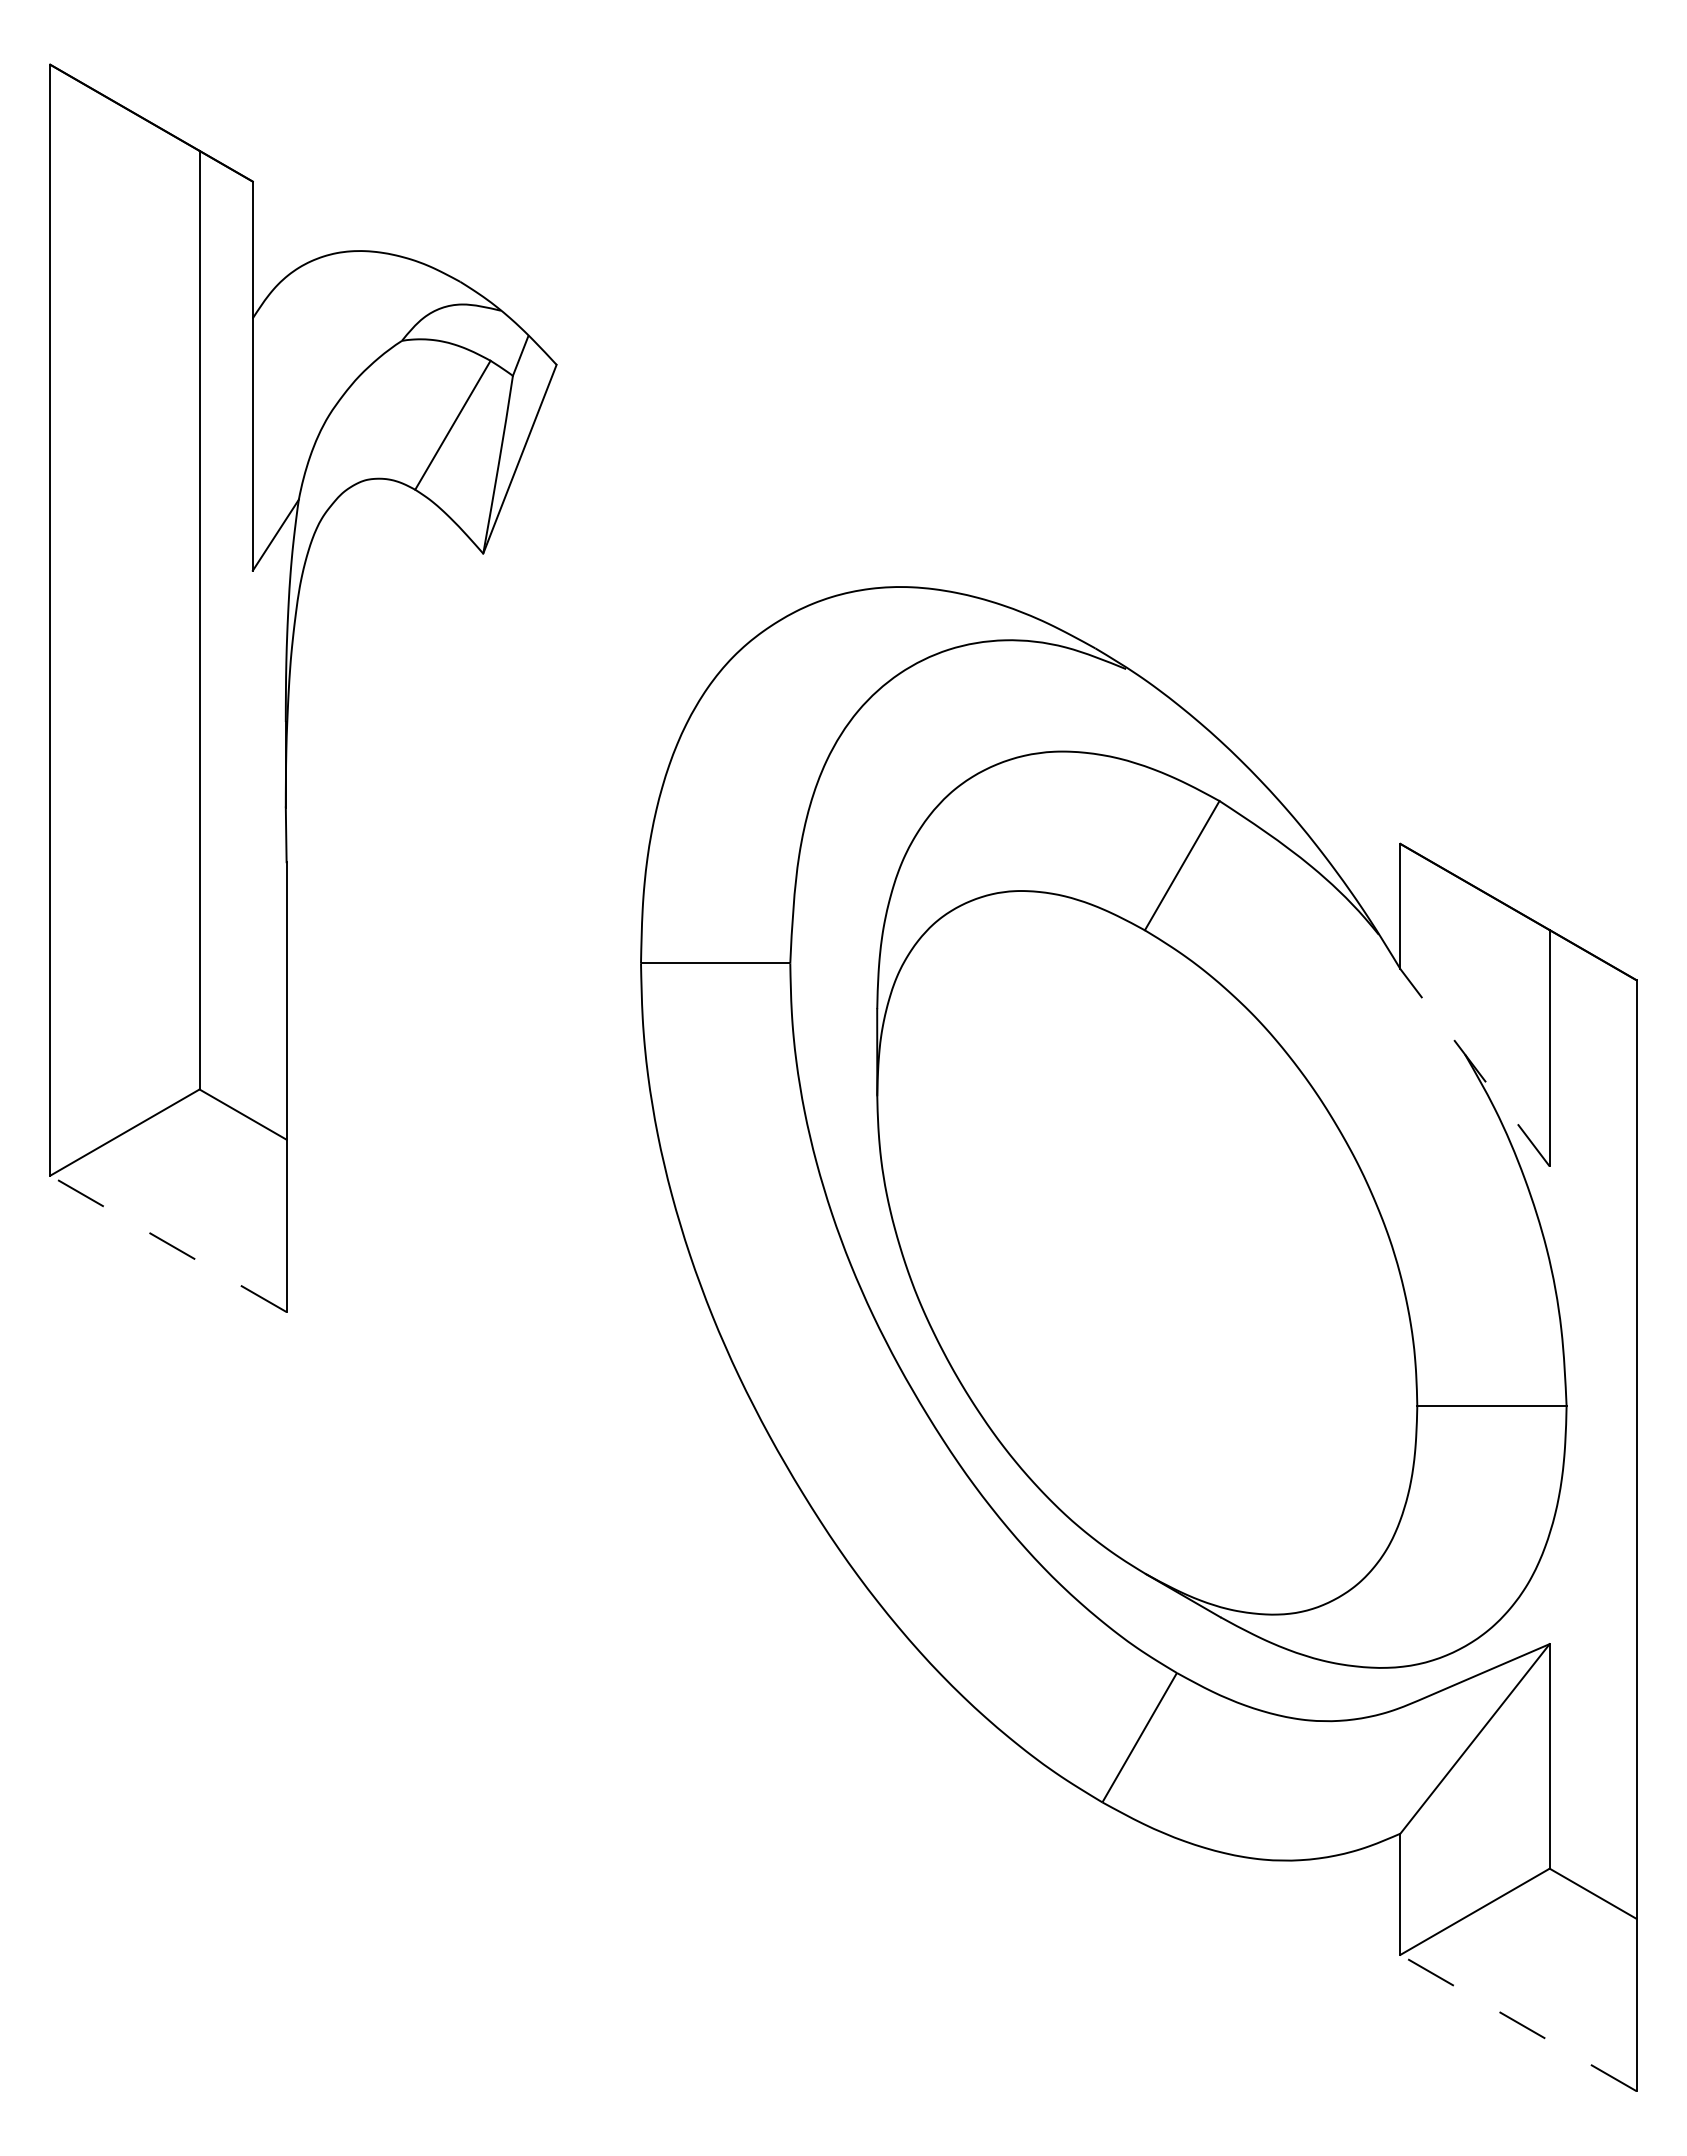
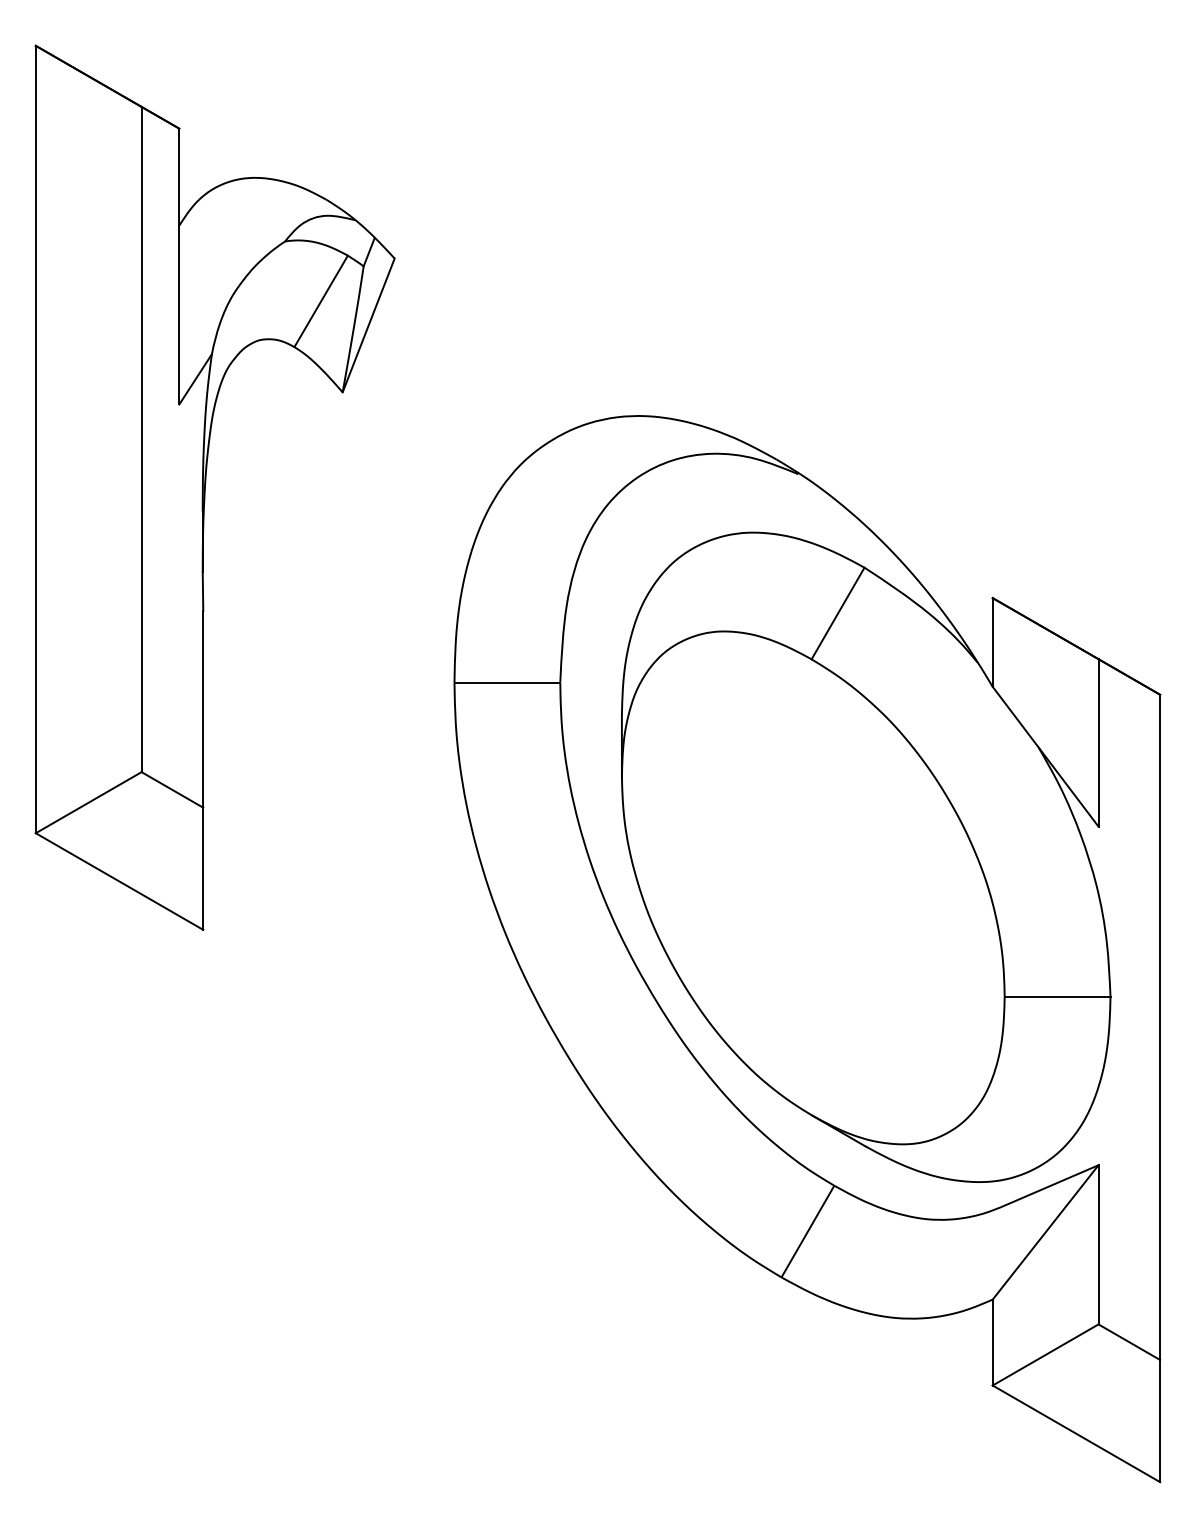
line: (1474, 1067) -> (1045, 756), dashed -> solid
line: (168, 1243) -> (119, 881), dashed -> solid
line: (1518, 2022) -> (1076, 1433), dashed -> solid

